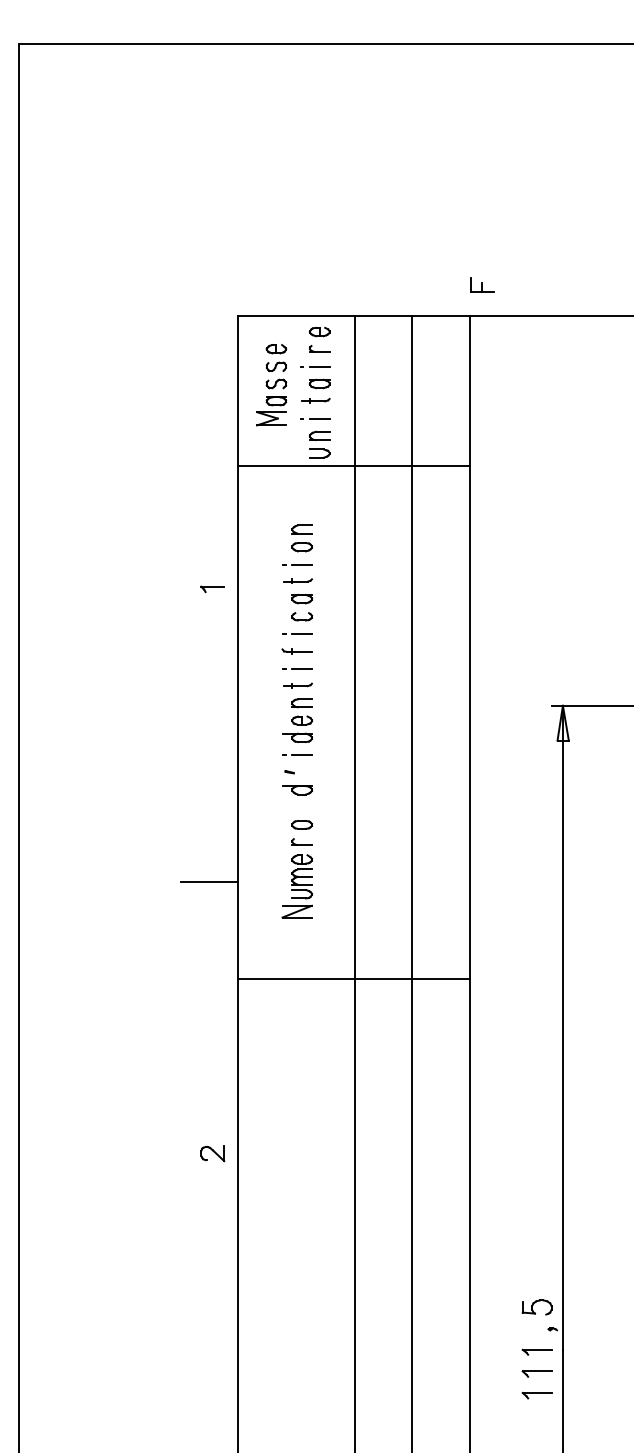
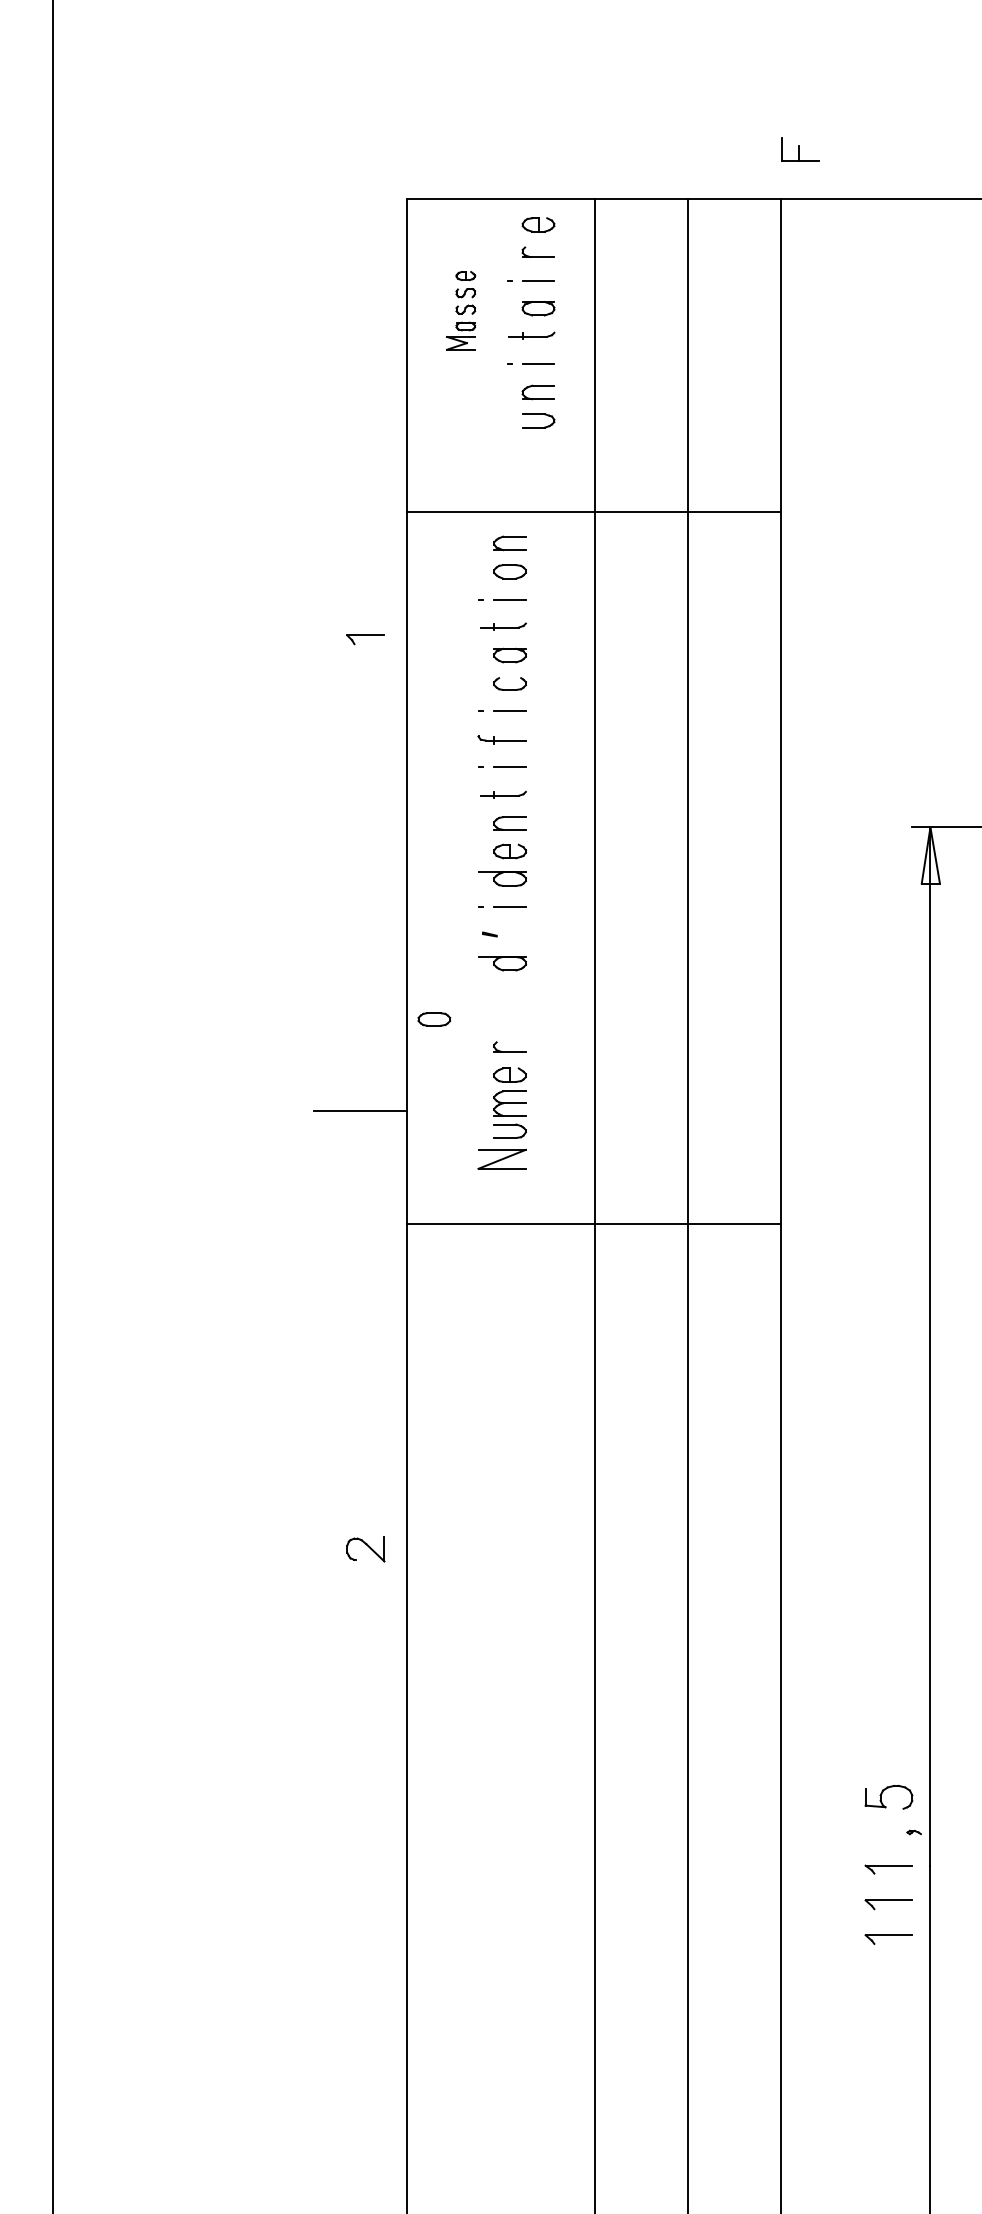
part: (271, 385) -> (460, 311), size x0.6
line: (354, 466) -> (594, 512), moved
part: (301, 824) -> (433, 1018), moved
line: (354, 978) -> (594, 1223), moved

